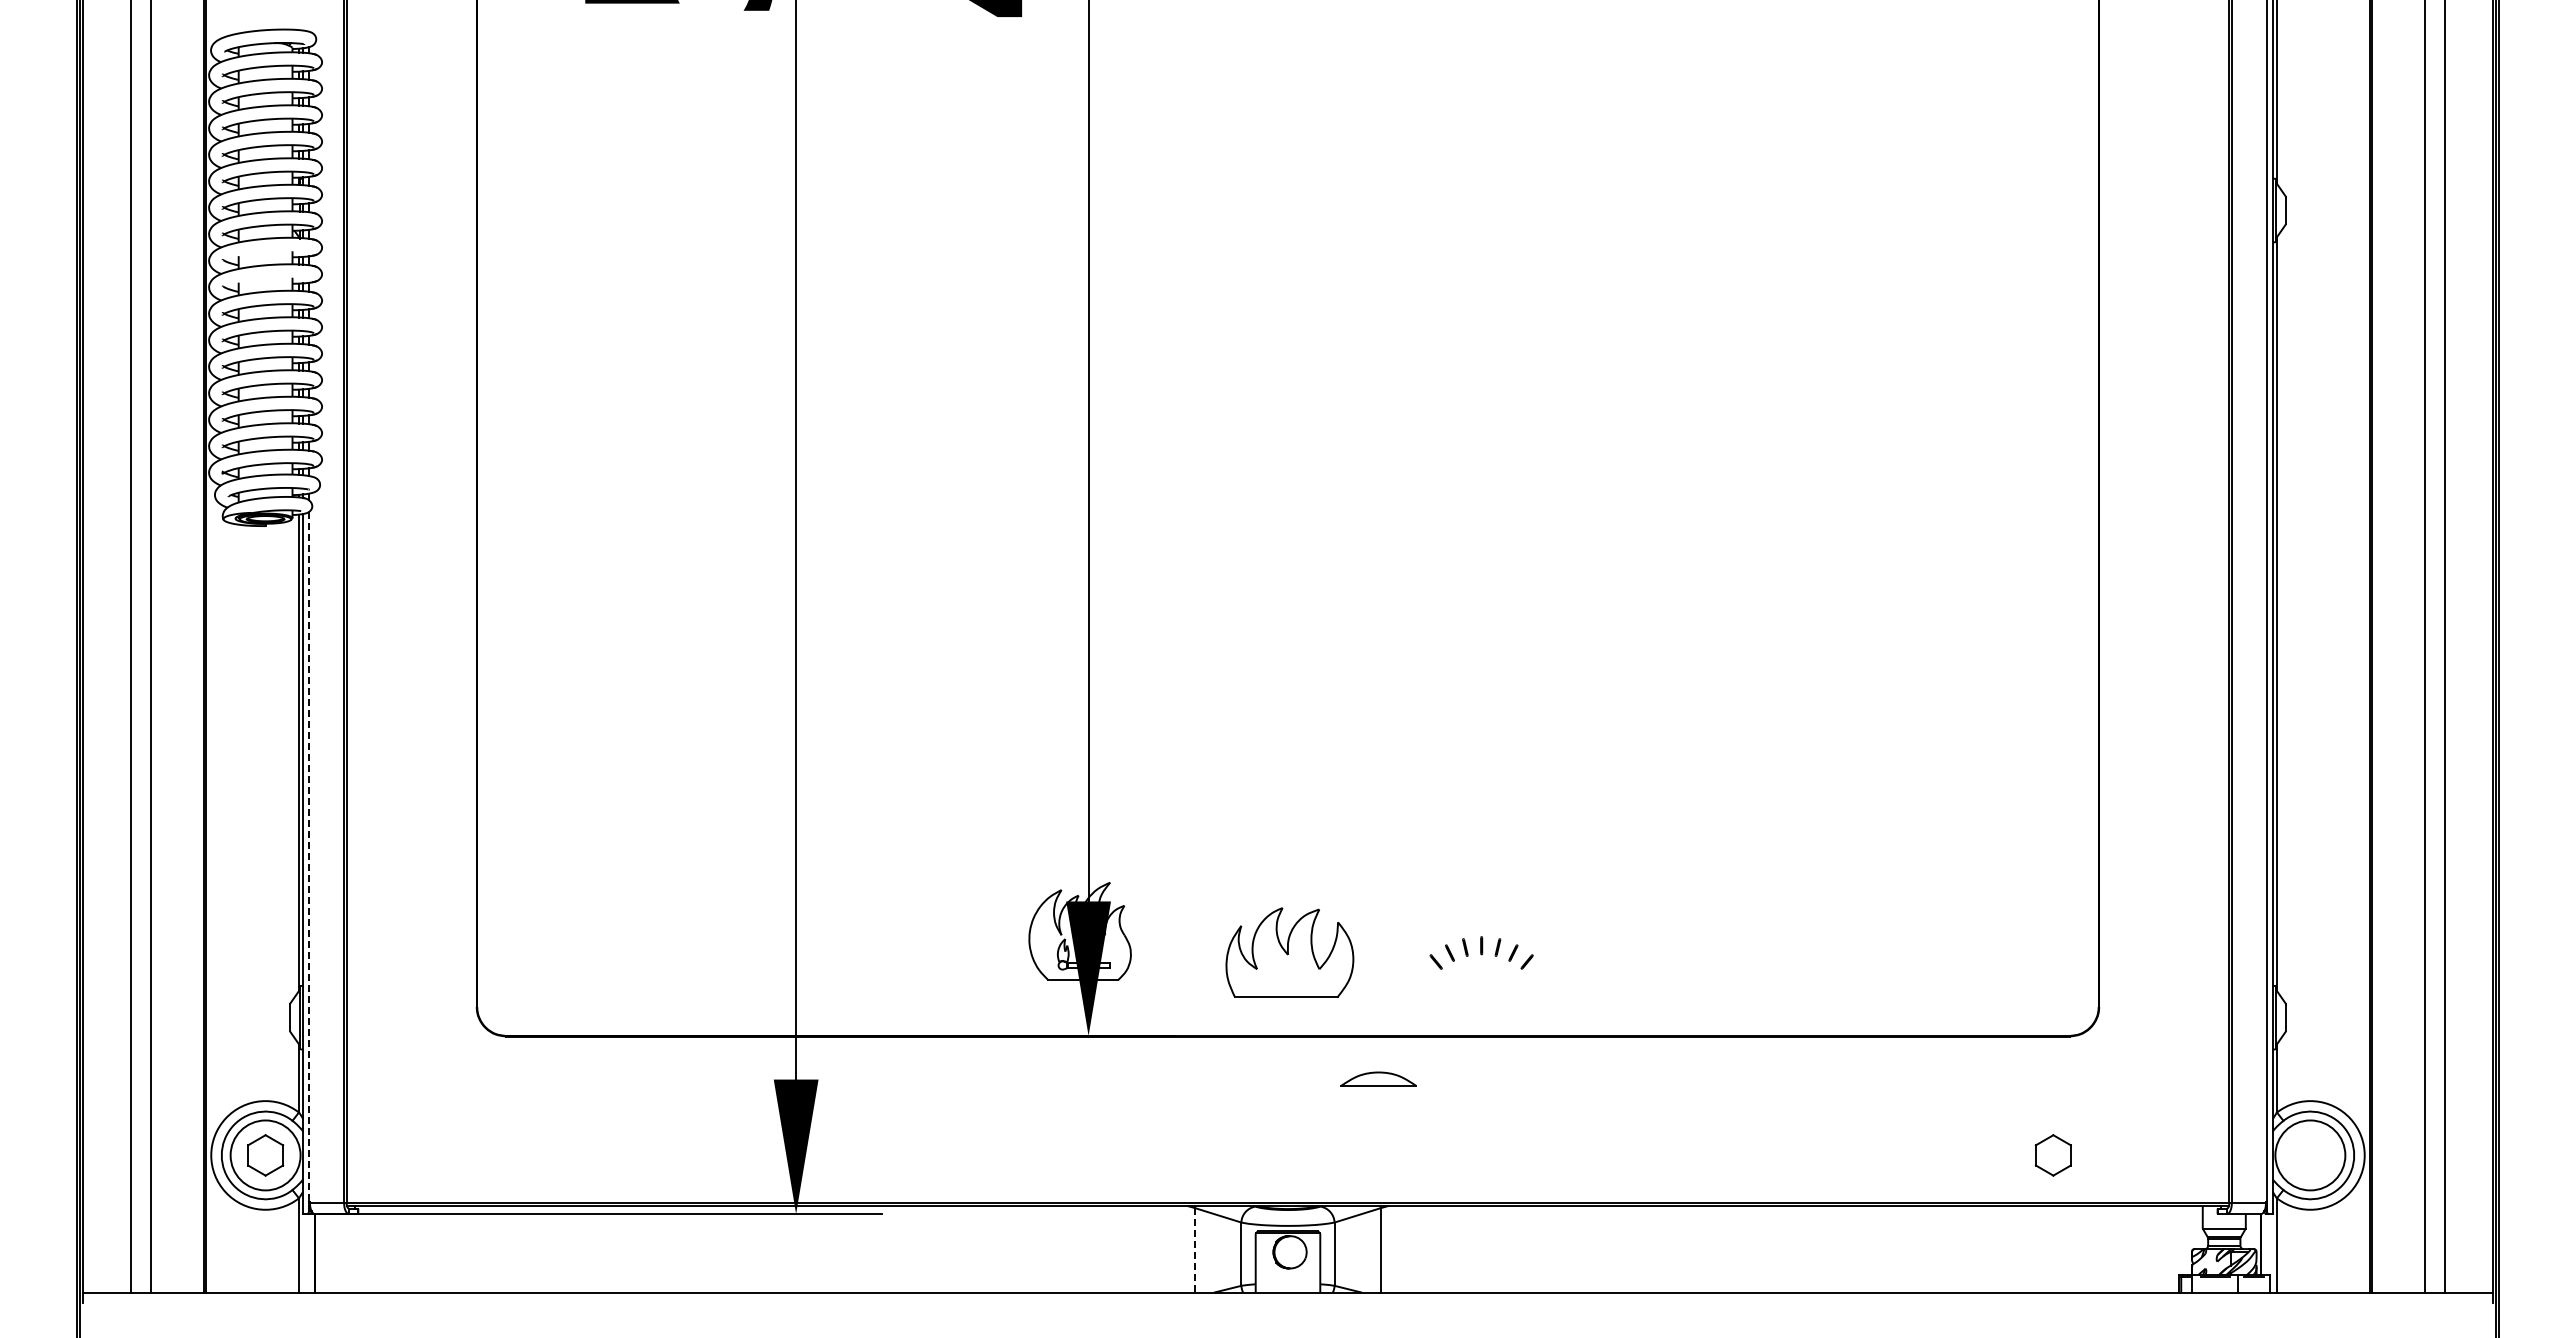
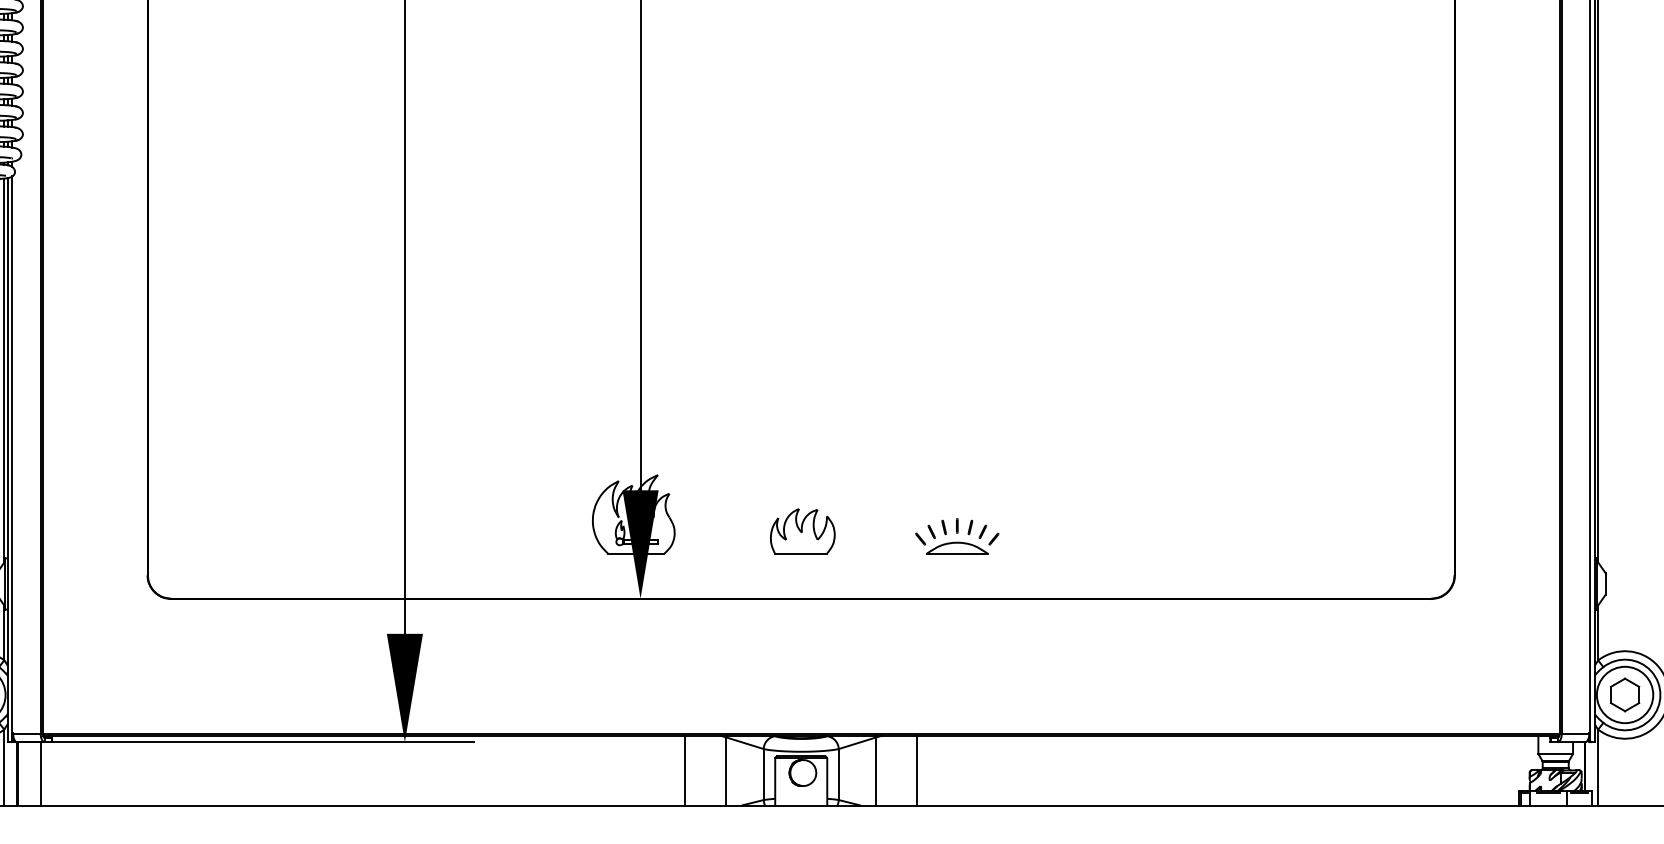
line: (308, 862) -> (11, 458), dashed -> solid
part: (1289, 952) -> (802, 531), size x0.62
part: (1378, 1078) -> (957, 547), moved
part: (2052, 1155) -> (1624, 695), moved
line: (1143, 1249) -> (684, 770), added
line: (1432, 1249) -> (917, 770), added
line: (1195, 1250) -> (726, 771), dashed -> solid
line: (343, 1253) -> (40, 774), added

